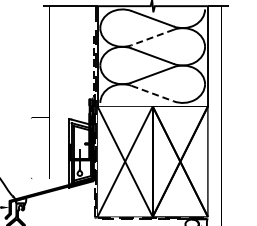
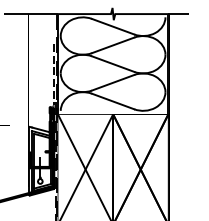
line: (152, 37) -> (112, 45), dashed -> solid
line: (152, 93) -> (112, 101), dashed -> solid

